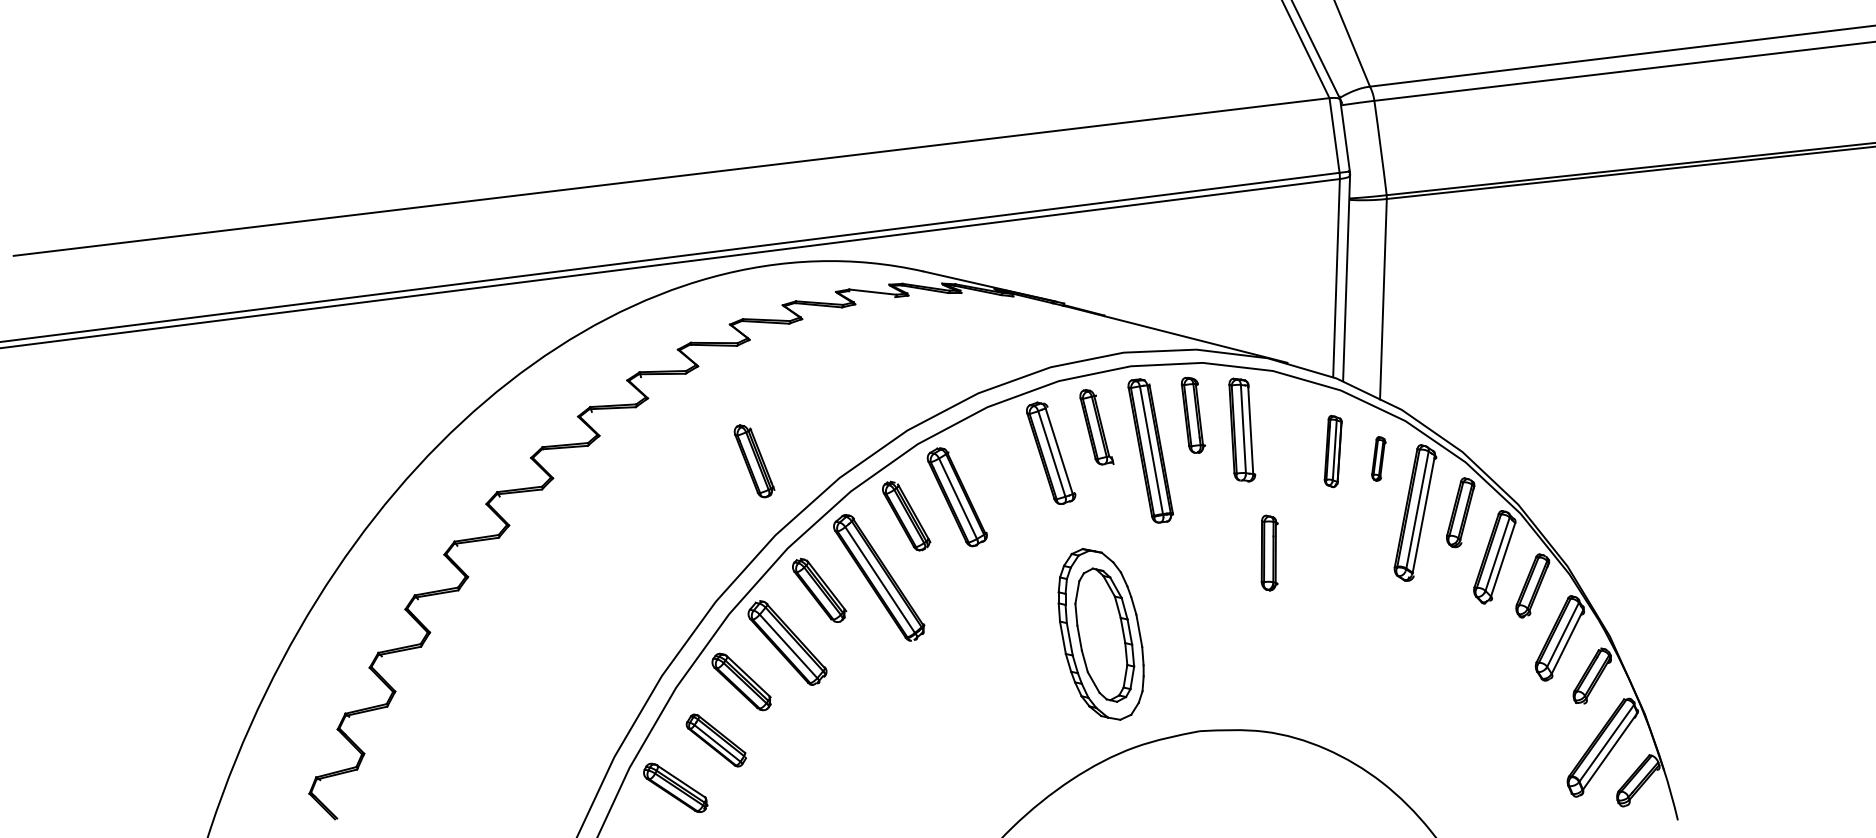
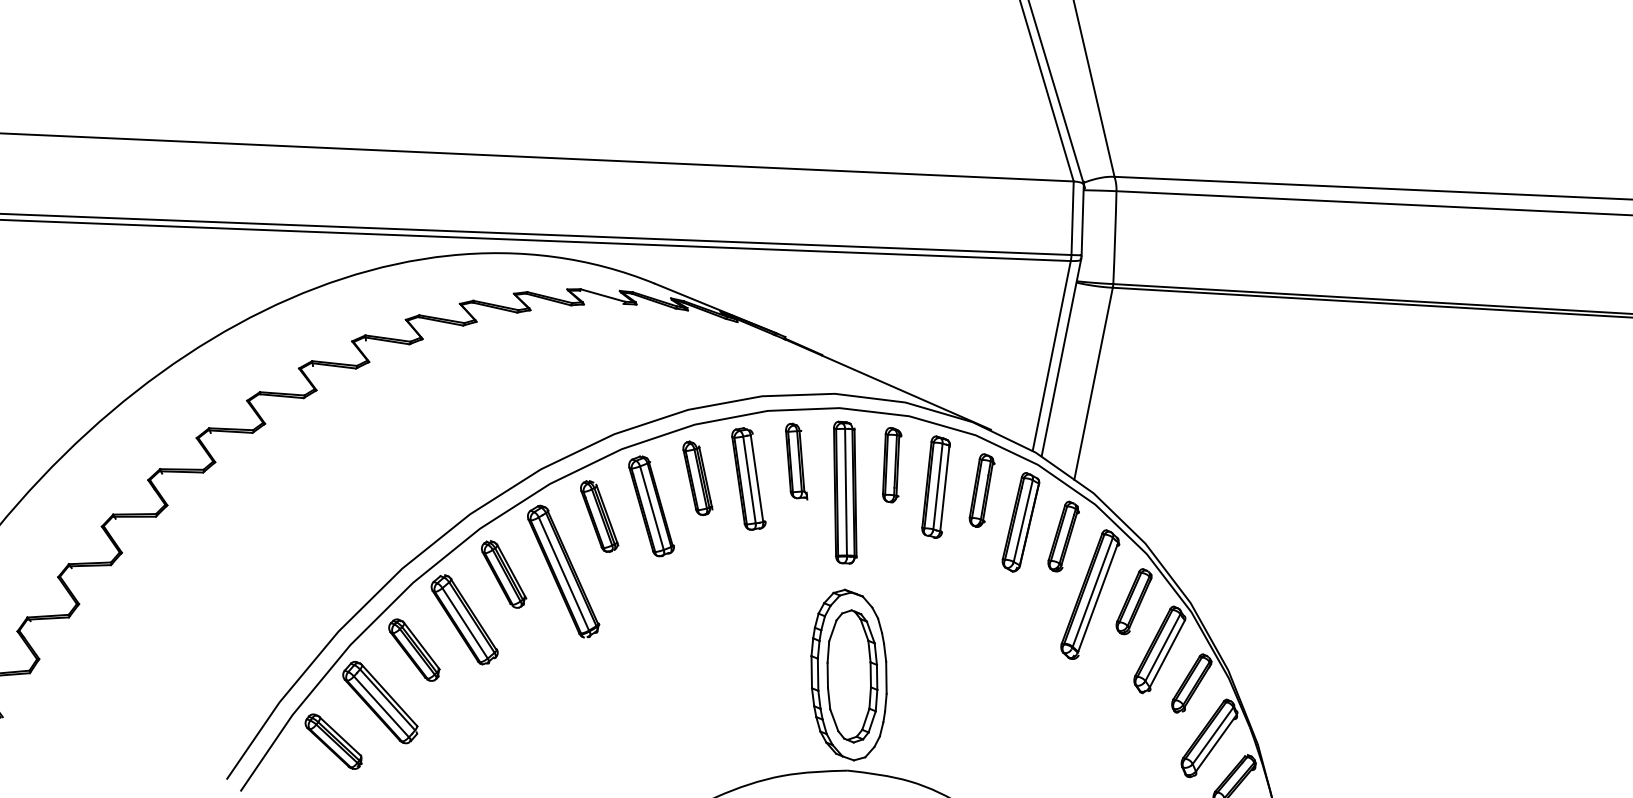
part: (1333, 451) -> (1021, 522), size x1.43
part: (1378, 458) -> (1063, 536), size x1.67
part: (754, 461) -> (697, 478), moved
part: (1269, 552) -> (981, 490), moved
part: (1100, 634) -> (848, 675), moved
part: (716, 740) -> (380, 702), size x1.43

